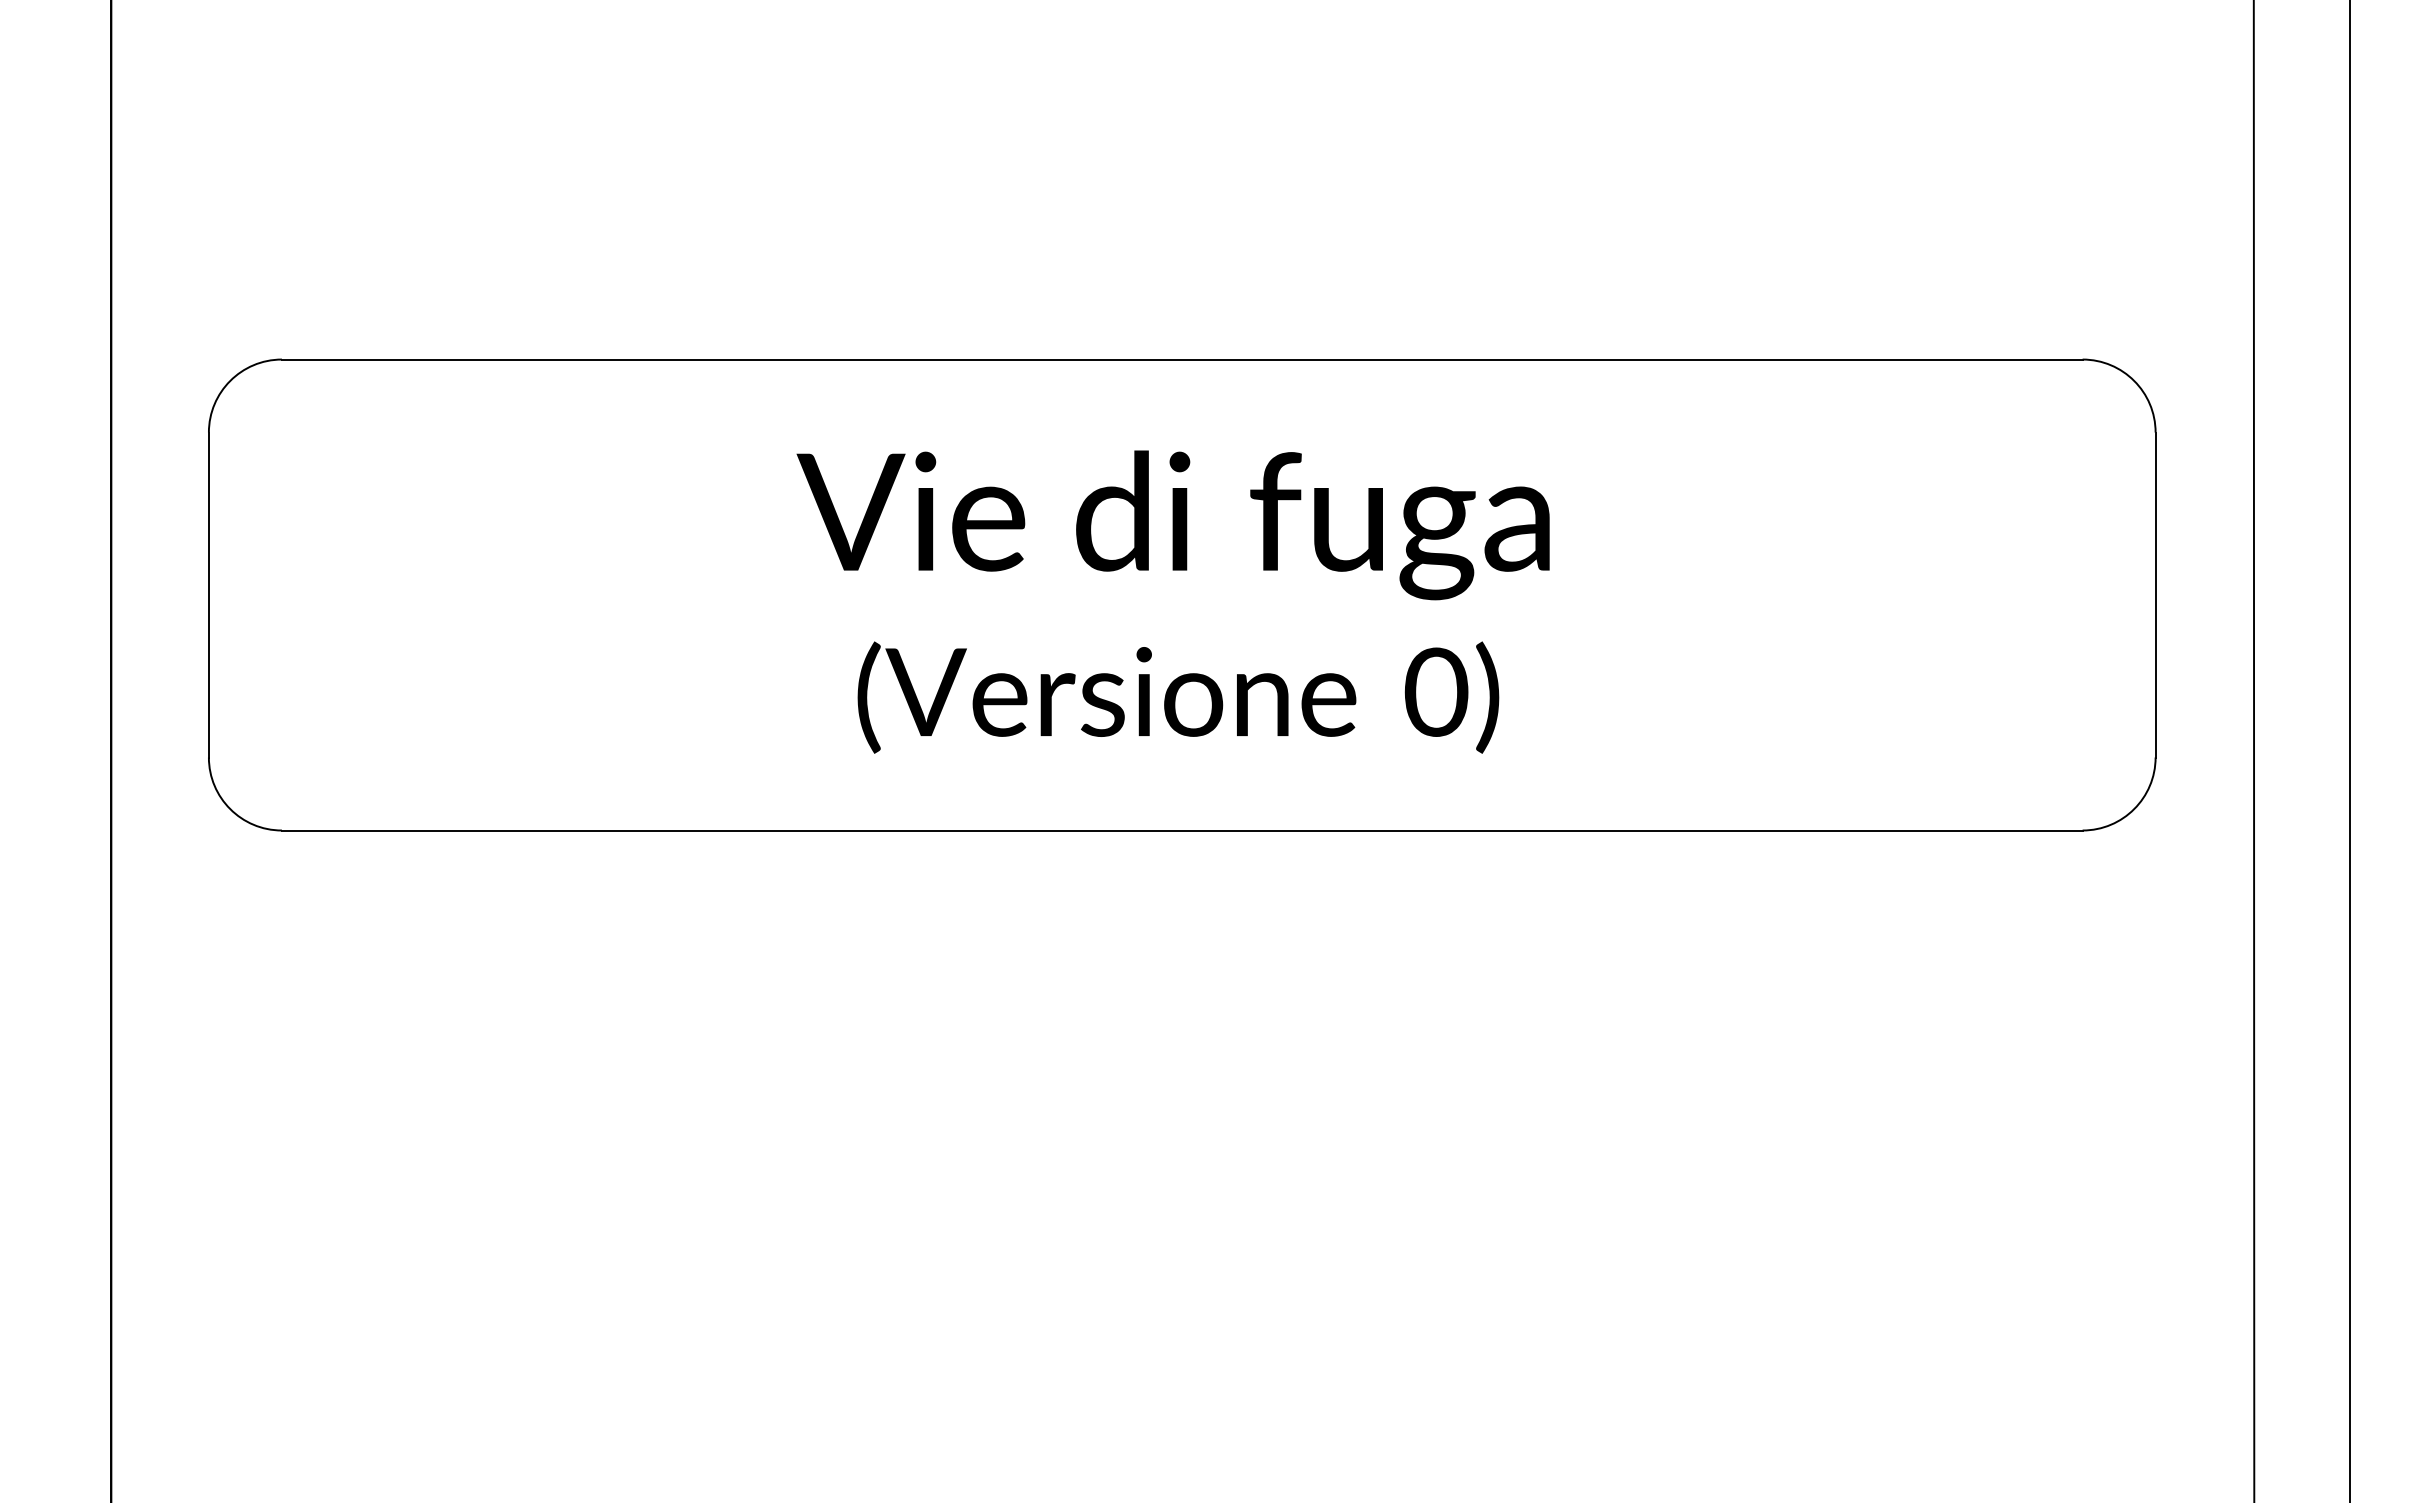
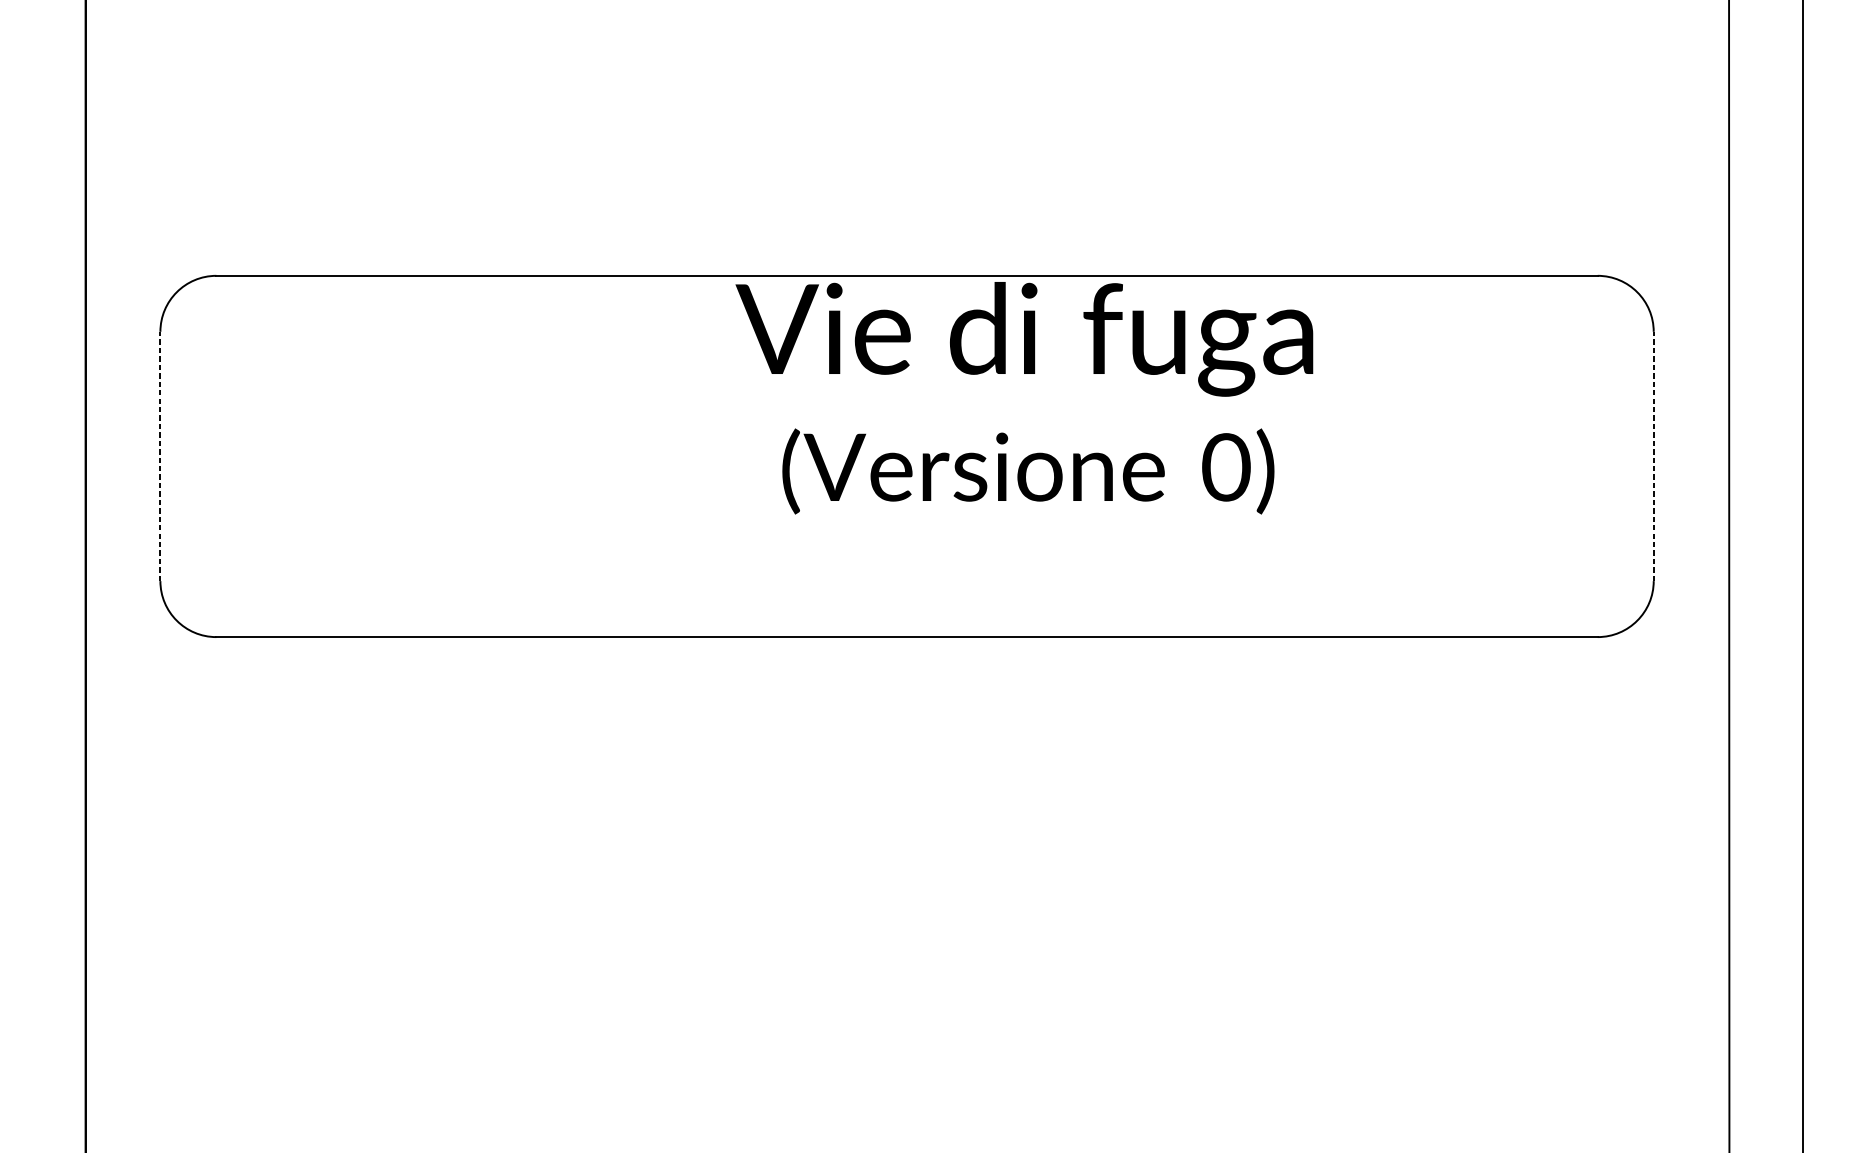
line: (208, 594) -> (160, 456), solid -> dashed
line: (2155, 594) -> (1653, 456), solid -> dashed
text: (1172, 601) -> (1023, 397), moved

